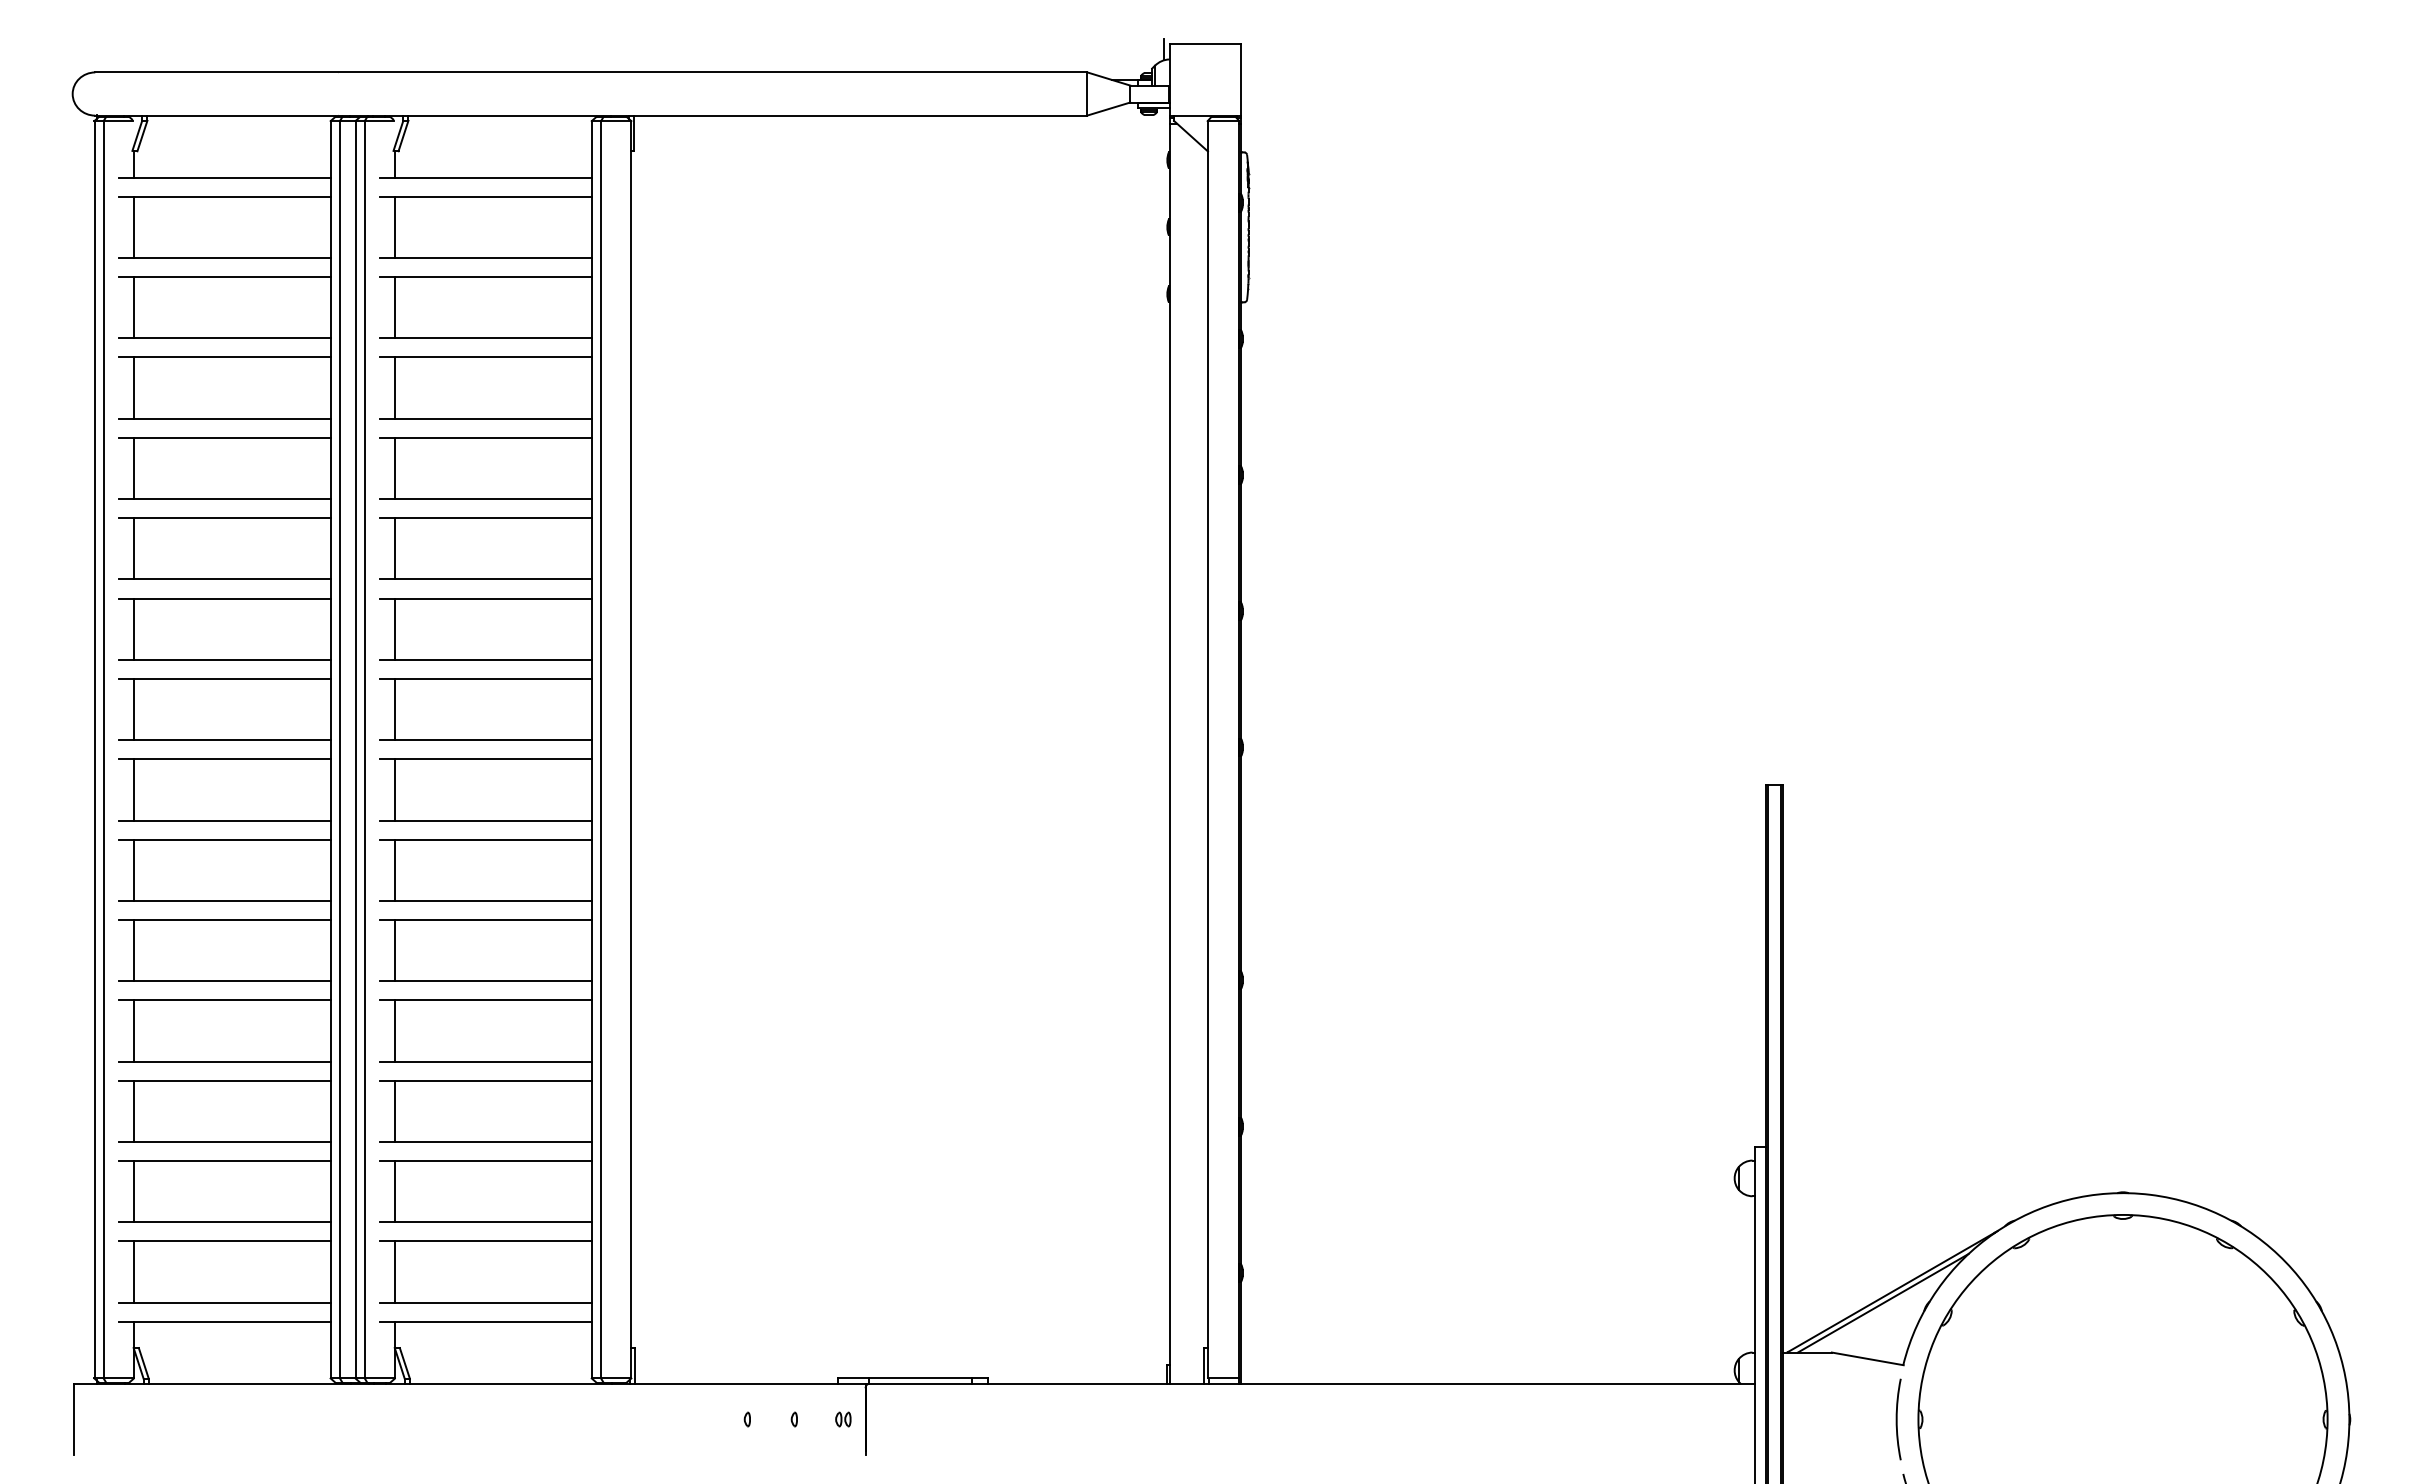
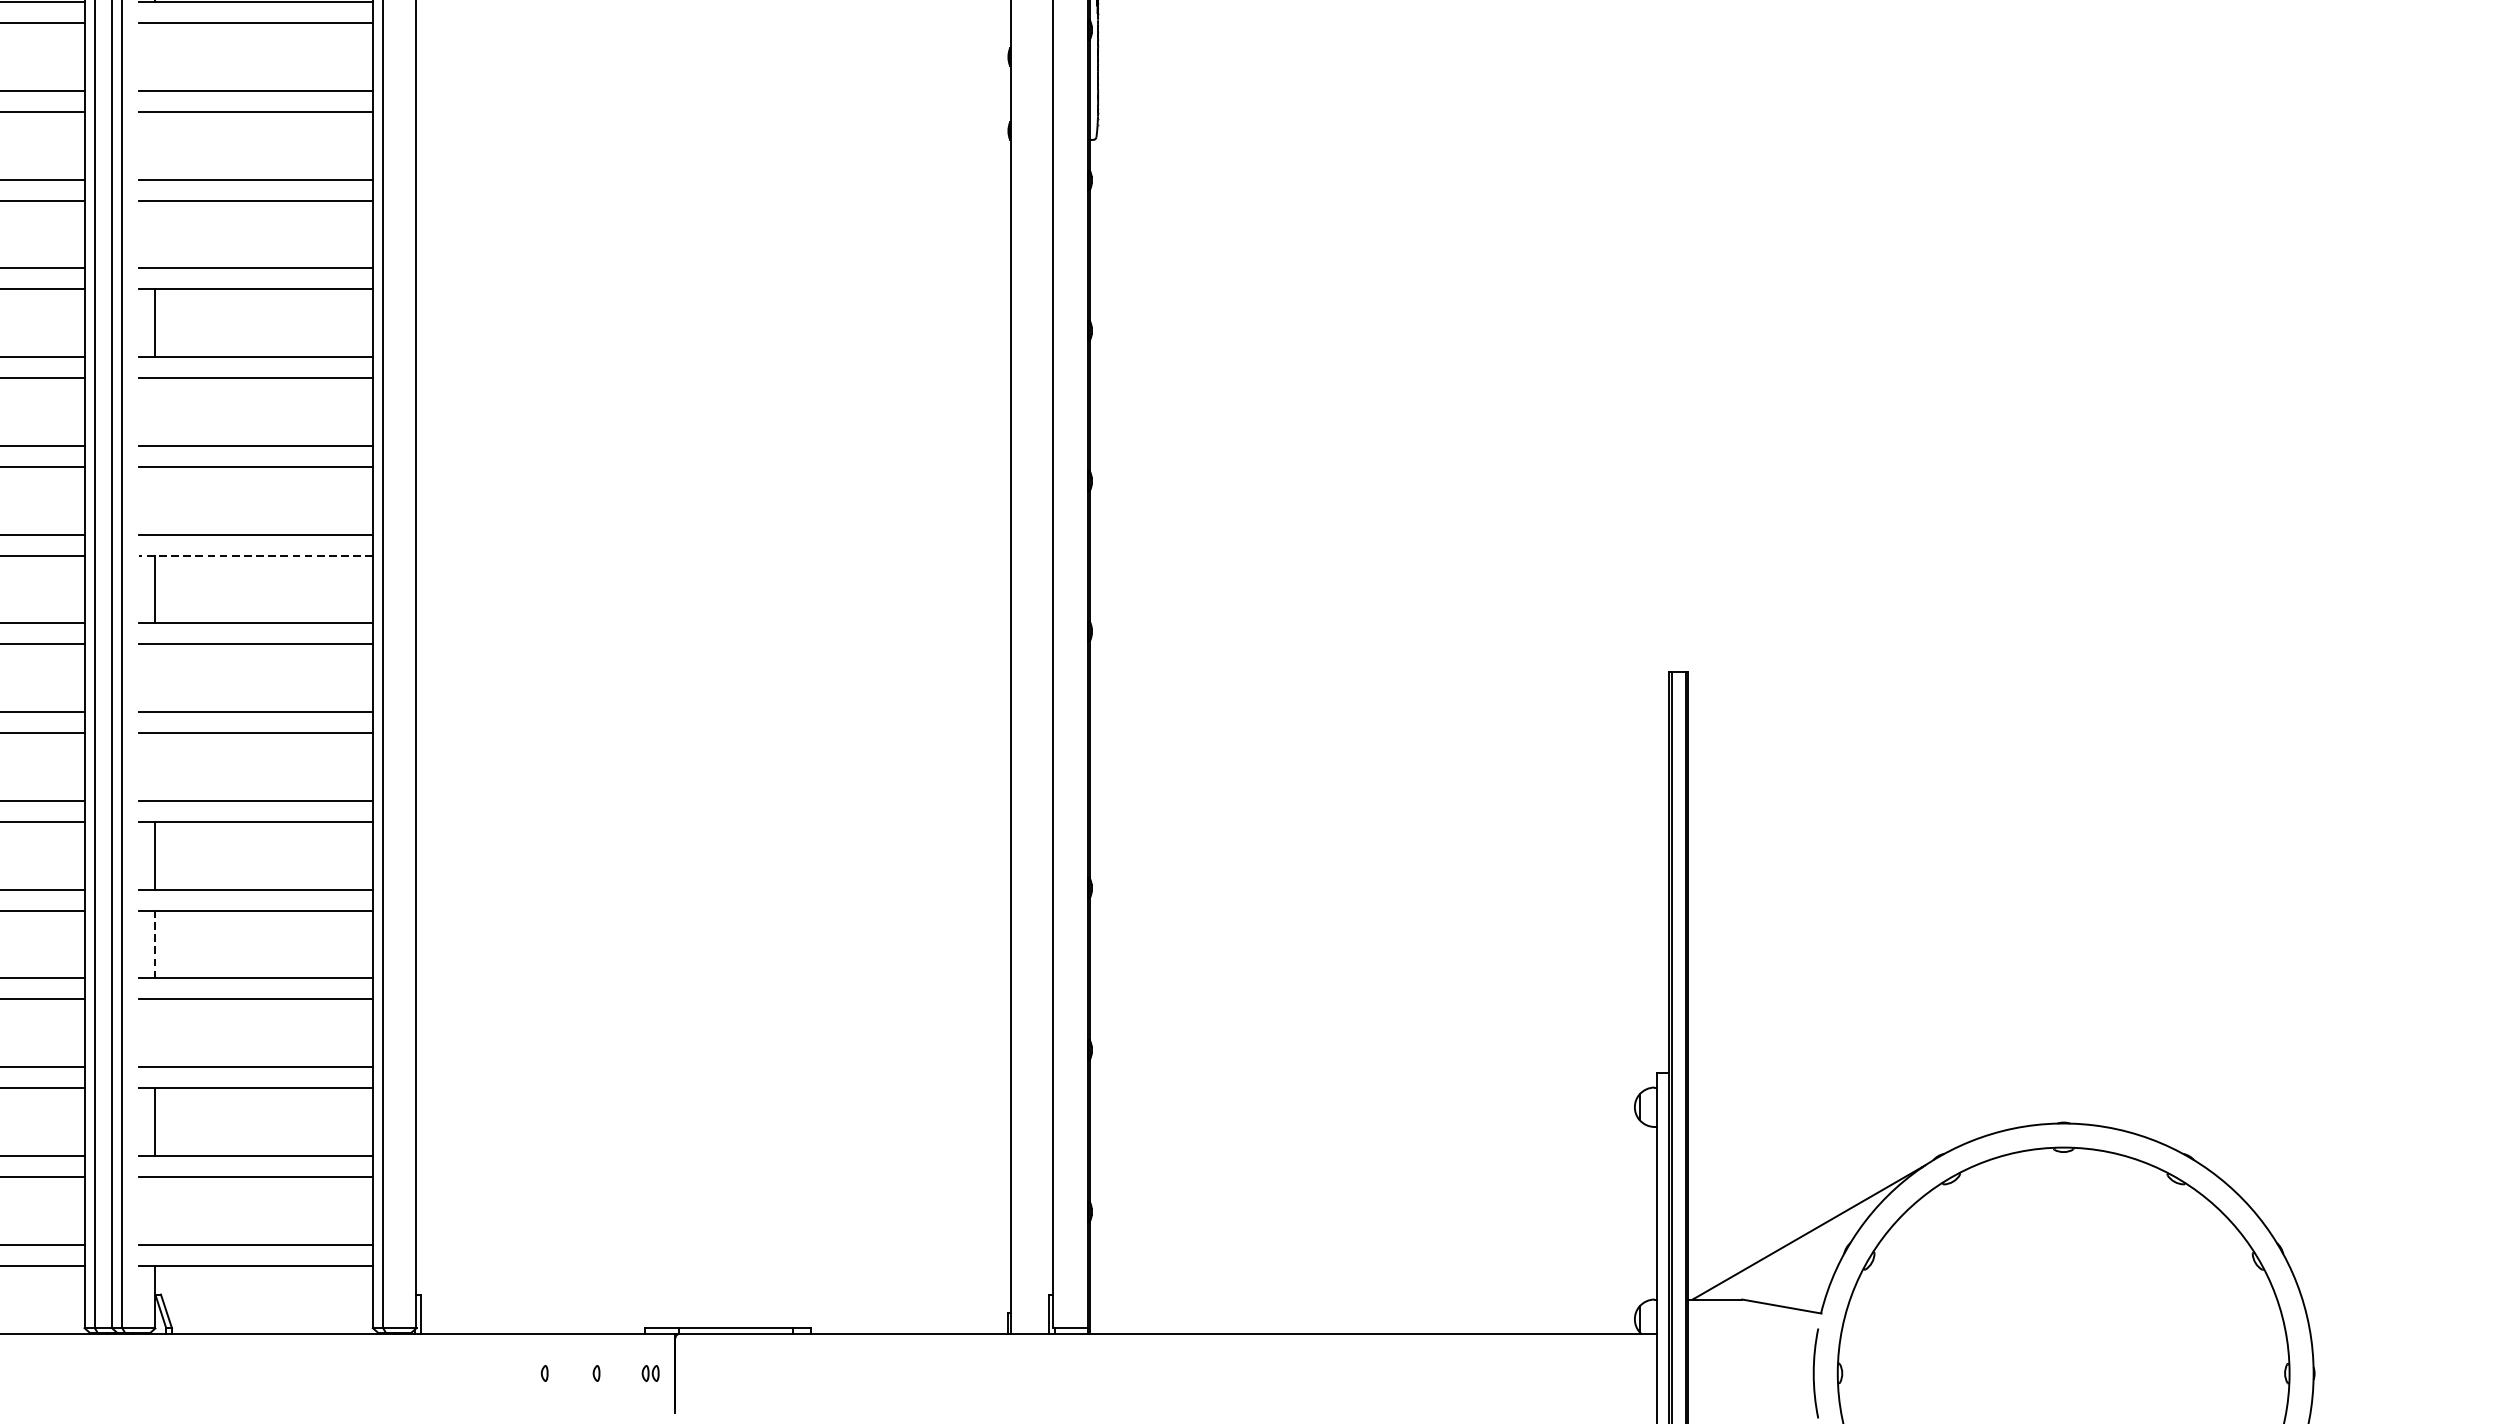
line: (394, 227) -> (155, 57), removed
line: (394, 307) -> (155, 145), removed
line: (394, 387) -> (155, 233), removed
line: (394, 548) -> (155, 411), removed
line: (394, 628) -> (155, 500), removed
line: (485, 678) -> (255, 555), solid -> dashed
line: (394, 789) -> (155, 677), removed
line: (394, 869) -> (155, 766), removed
line: (394, 1031) -> (155, 945), solid -> dashed
line: (394, 1111) -> (155, 1033), removed
line: (394, 1271) -> (155, 1210), removed
line: (1882, 1302) -> (1798, 1244), removed

